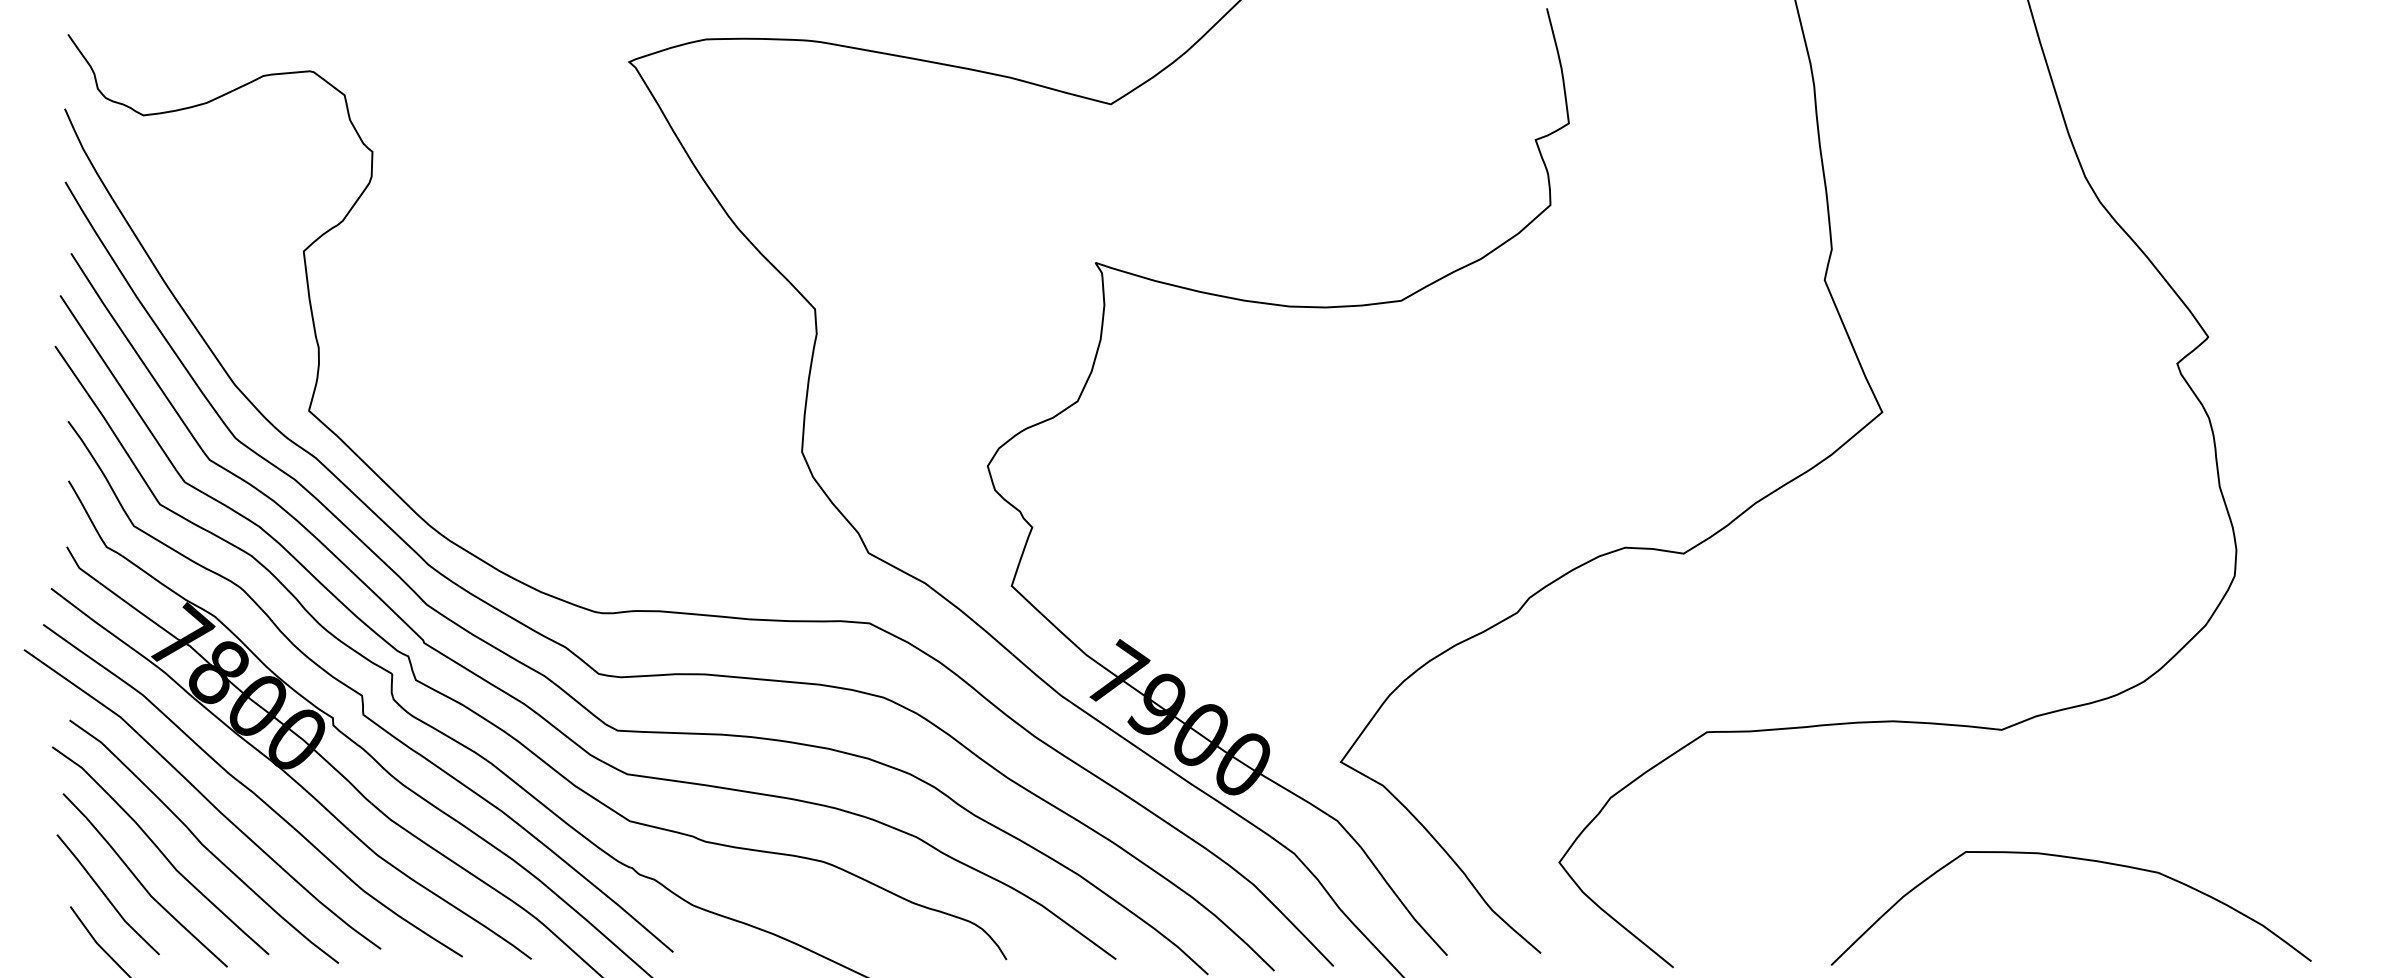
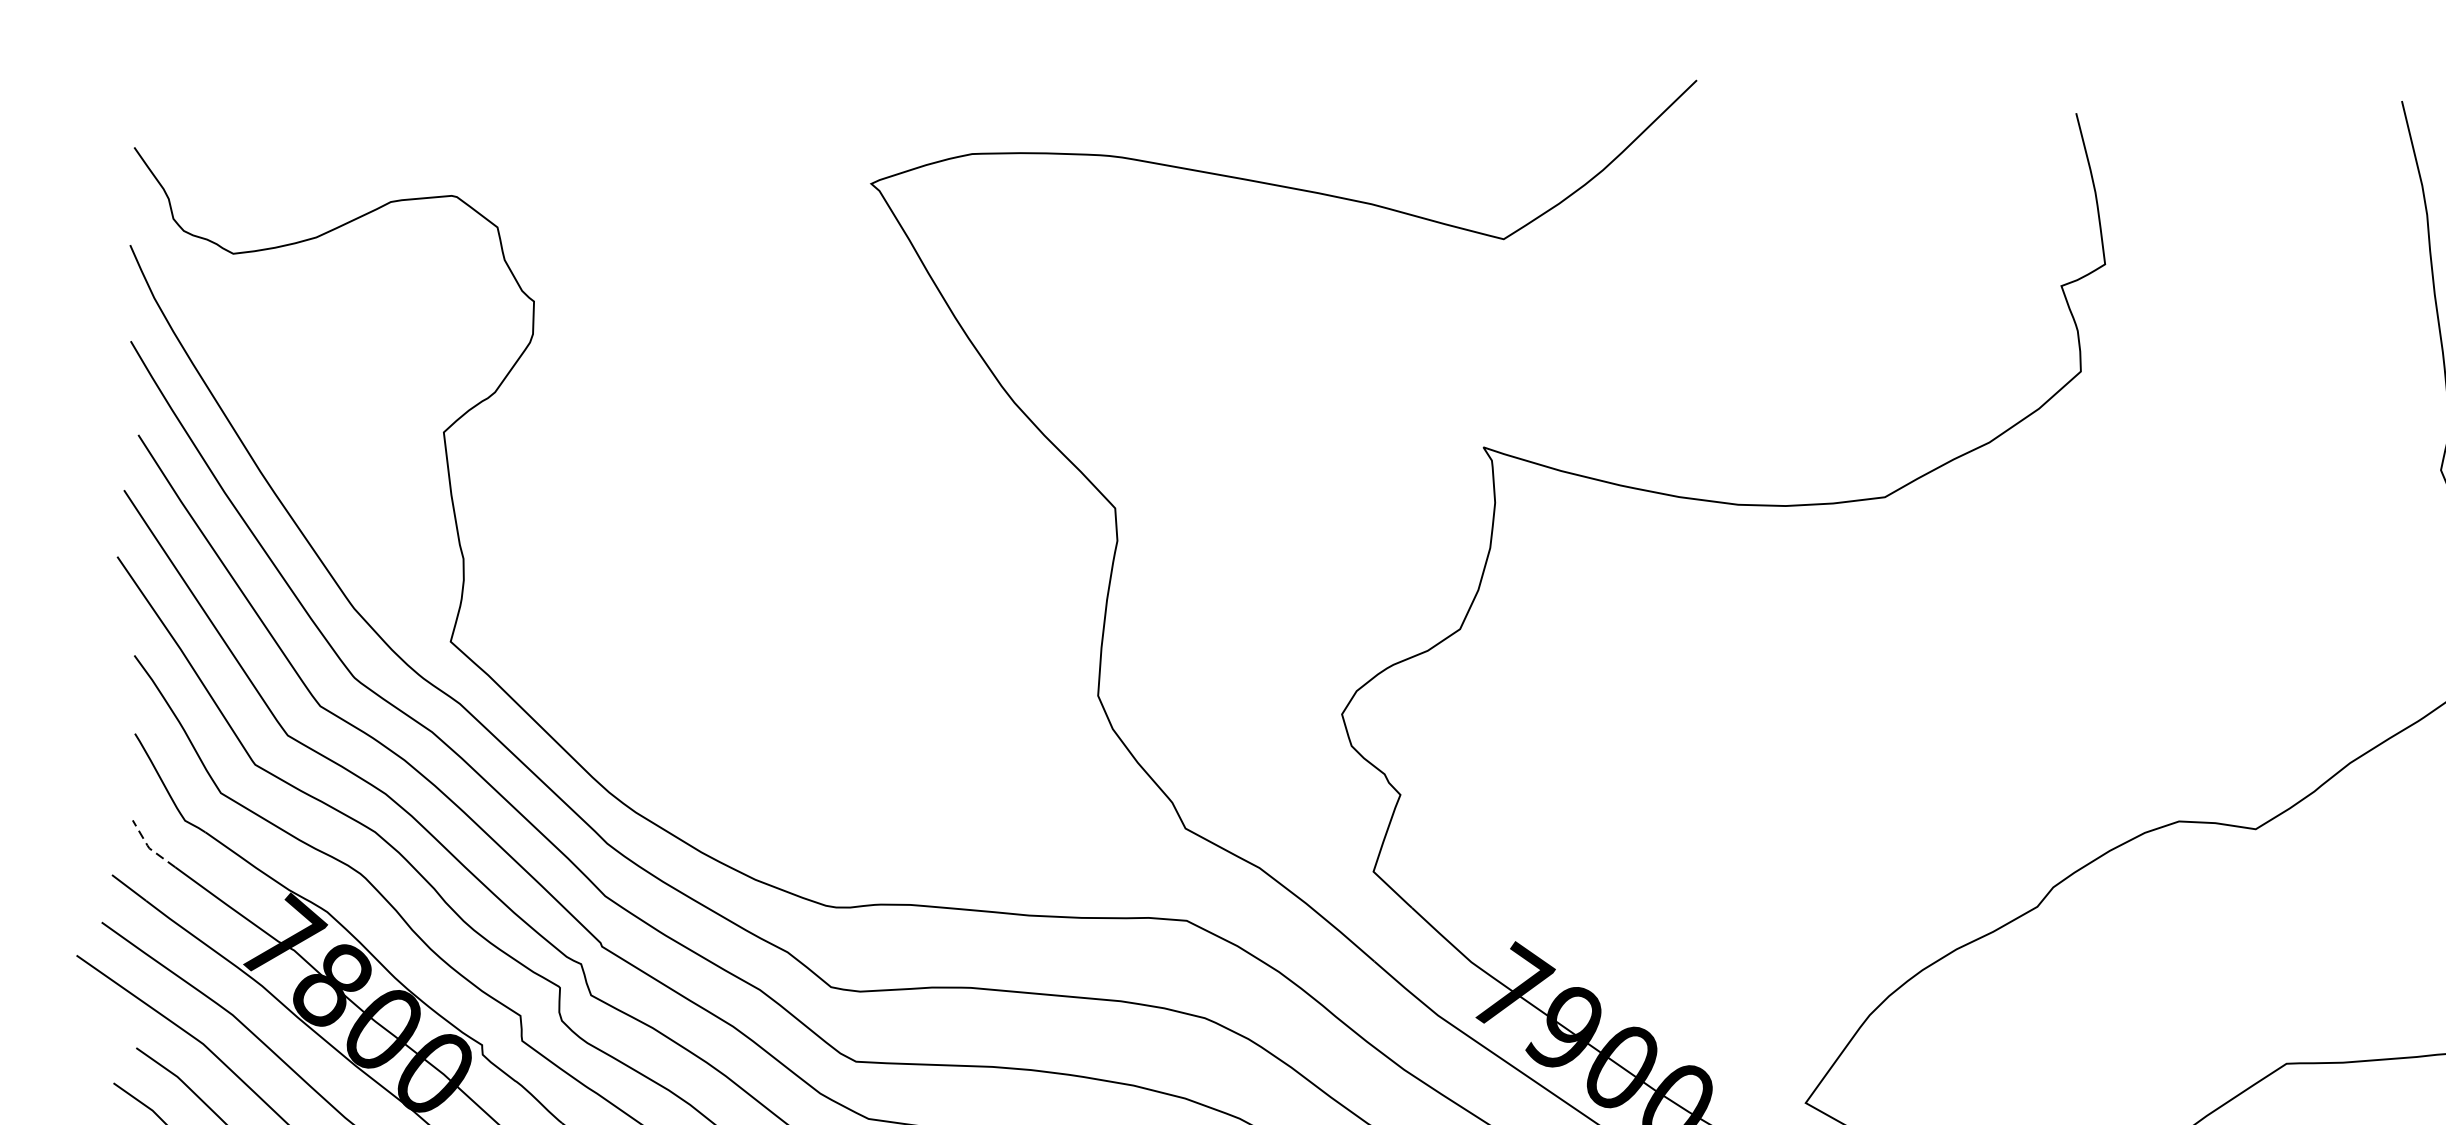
line: (79, 567) -> (149, 847), solid -> dashed

